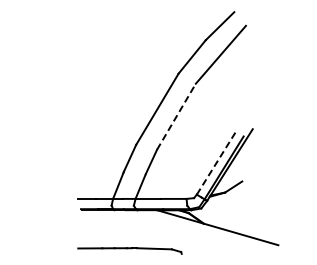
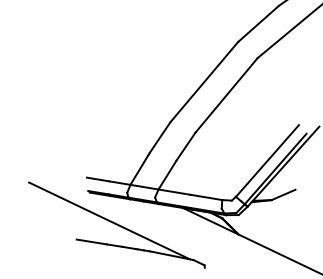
line: (176, 116) -> (226, 95), dashed -> solid
line: (216, 162) -> (267, 160), dashed -> solid
line: (101, 229) -> (109, 220), added

